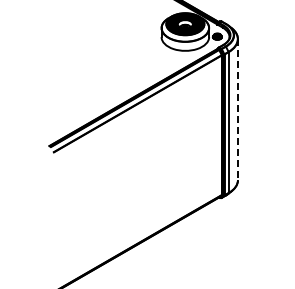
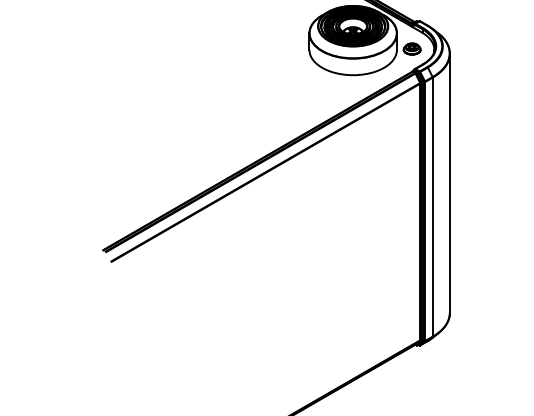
line: (237, 110) -> (449, 184), dashed -> solid

